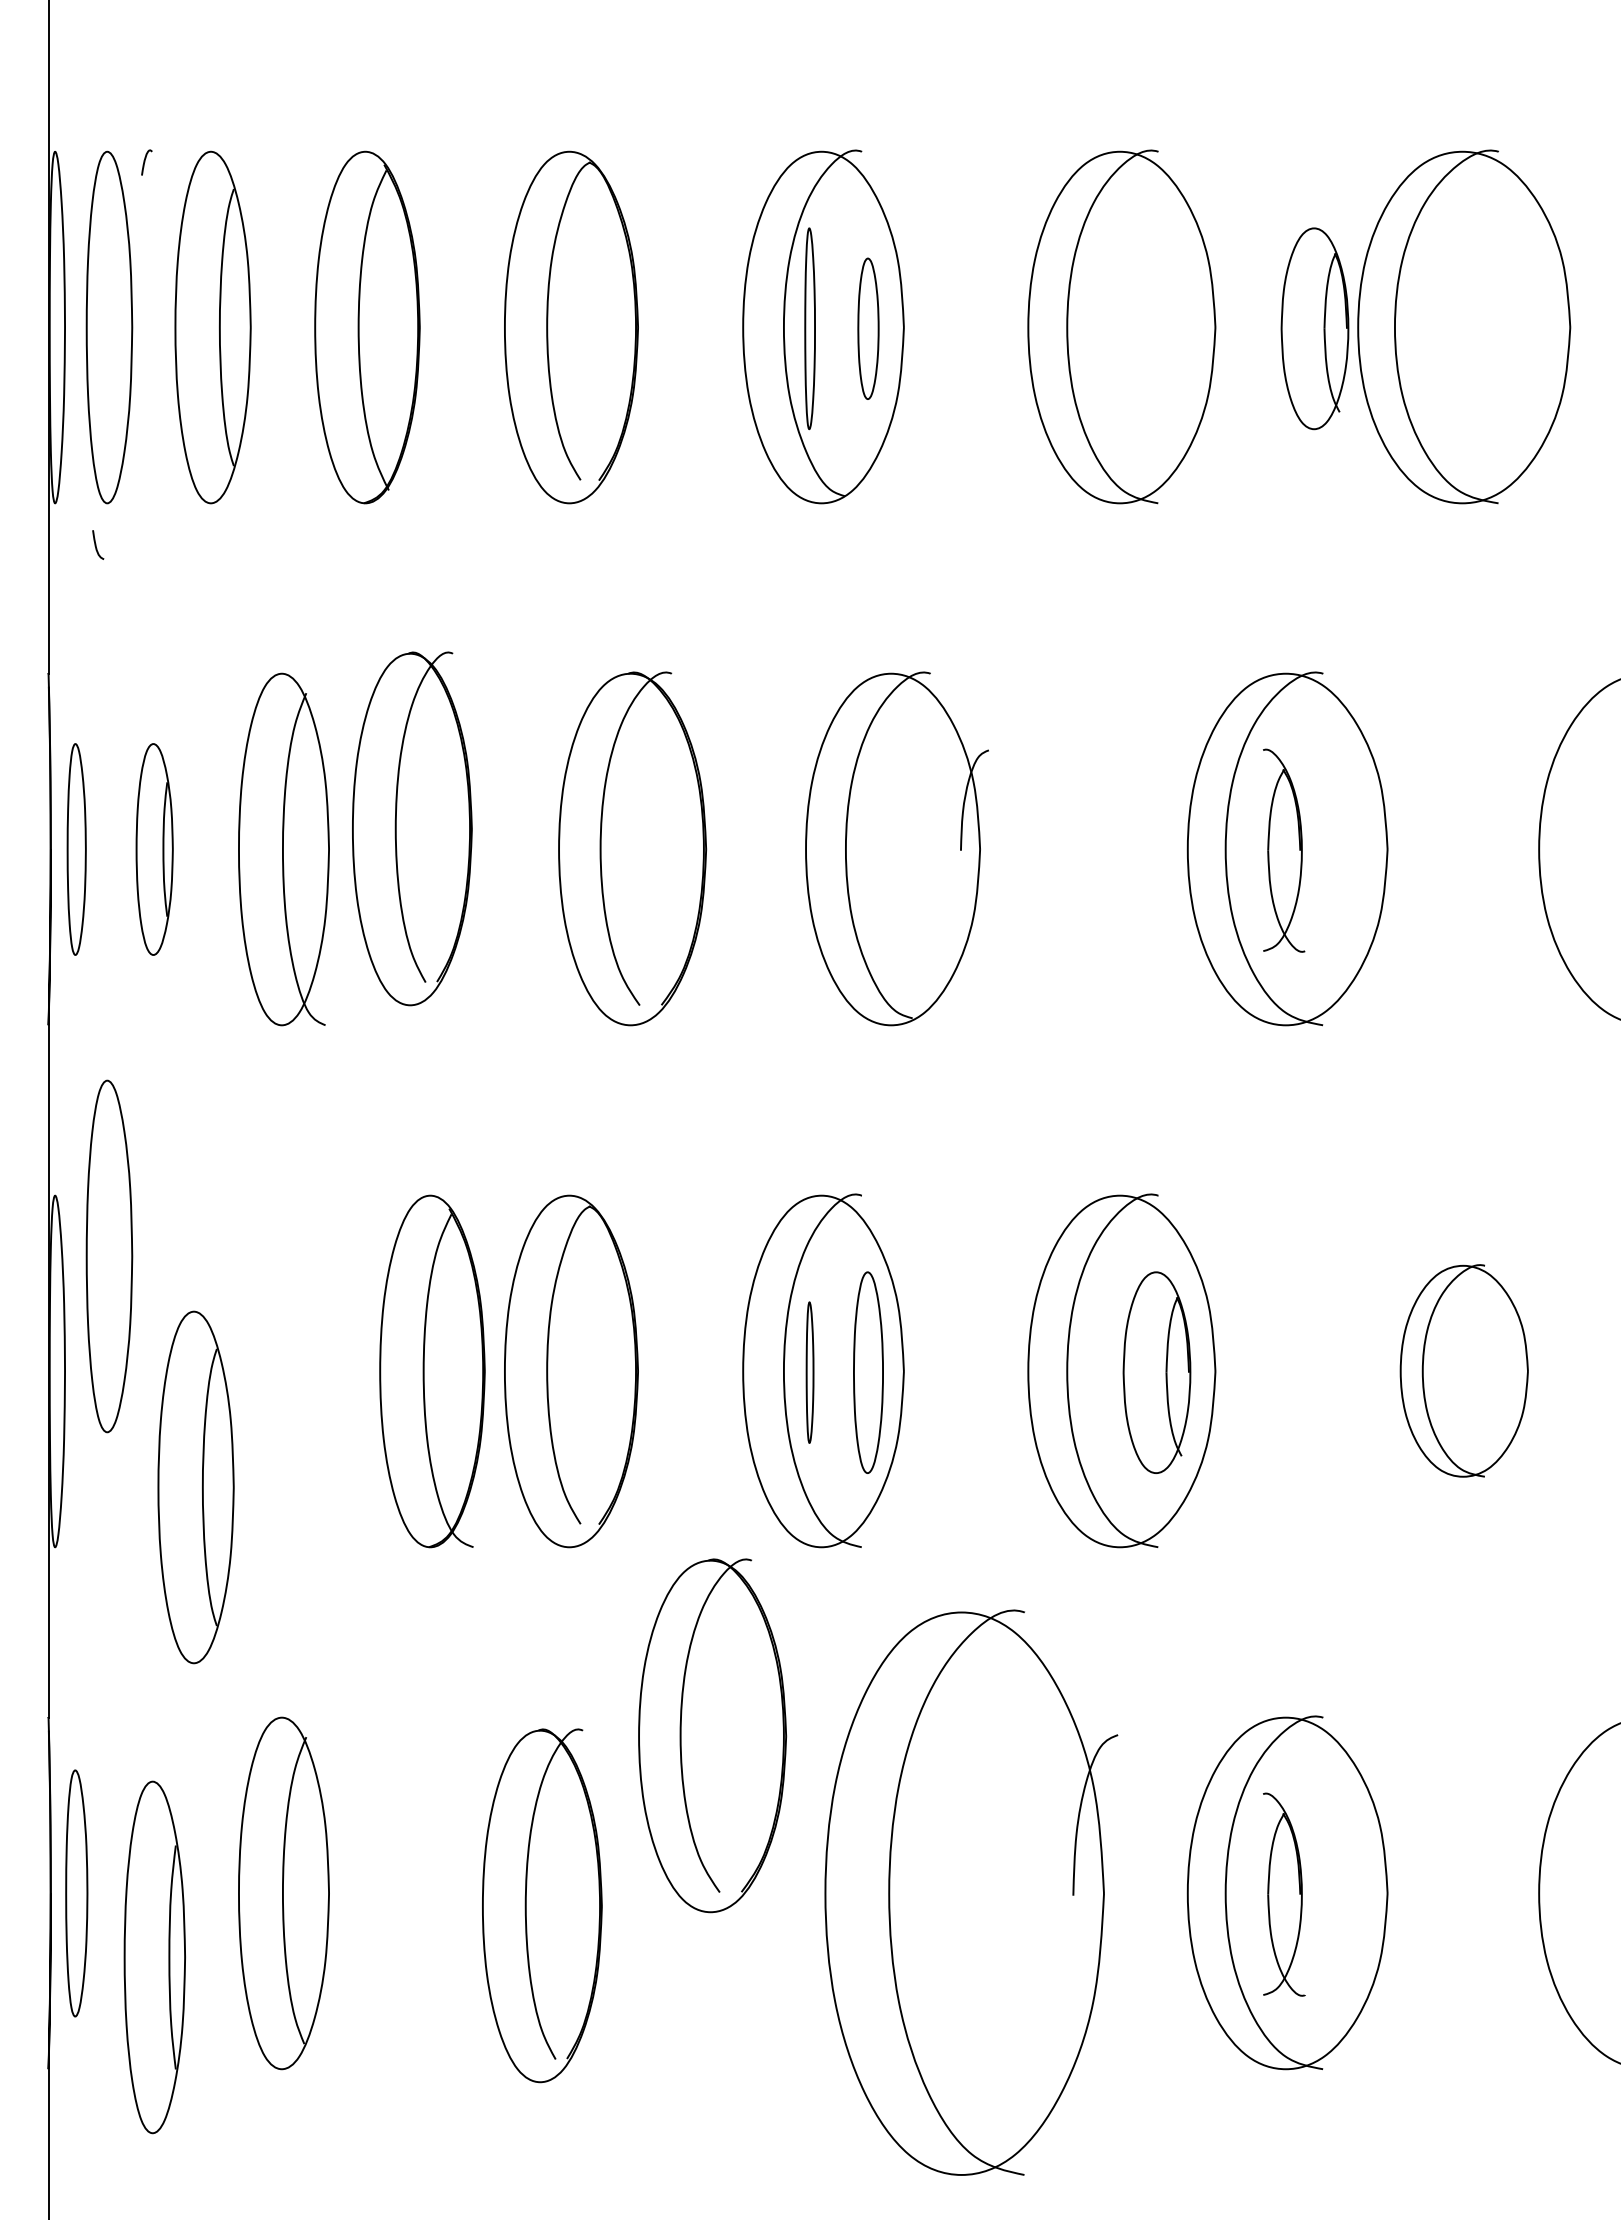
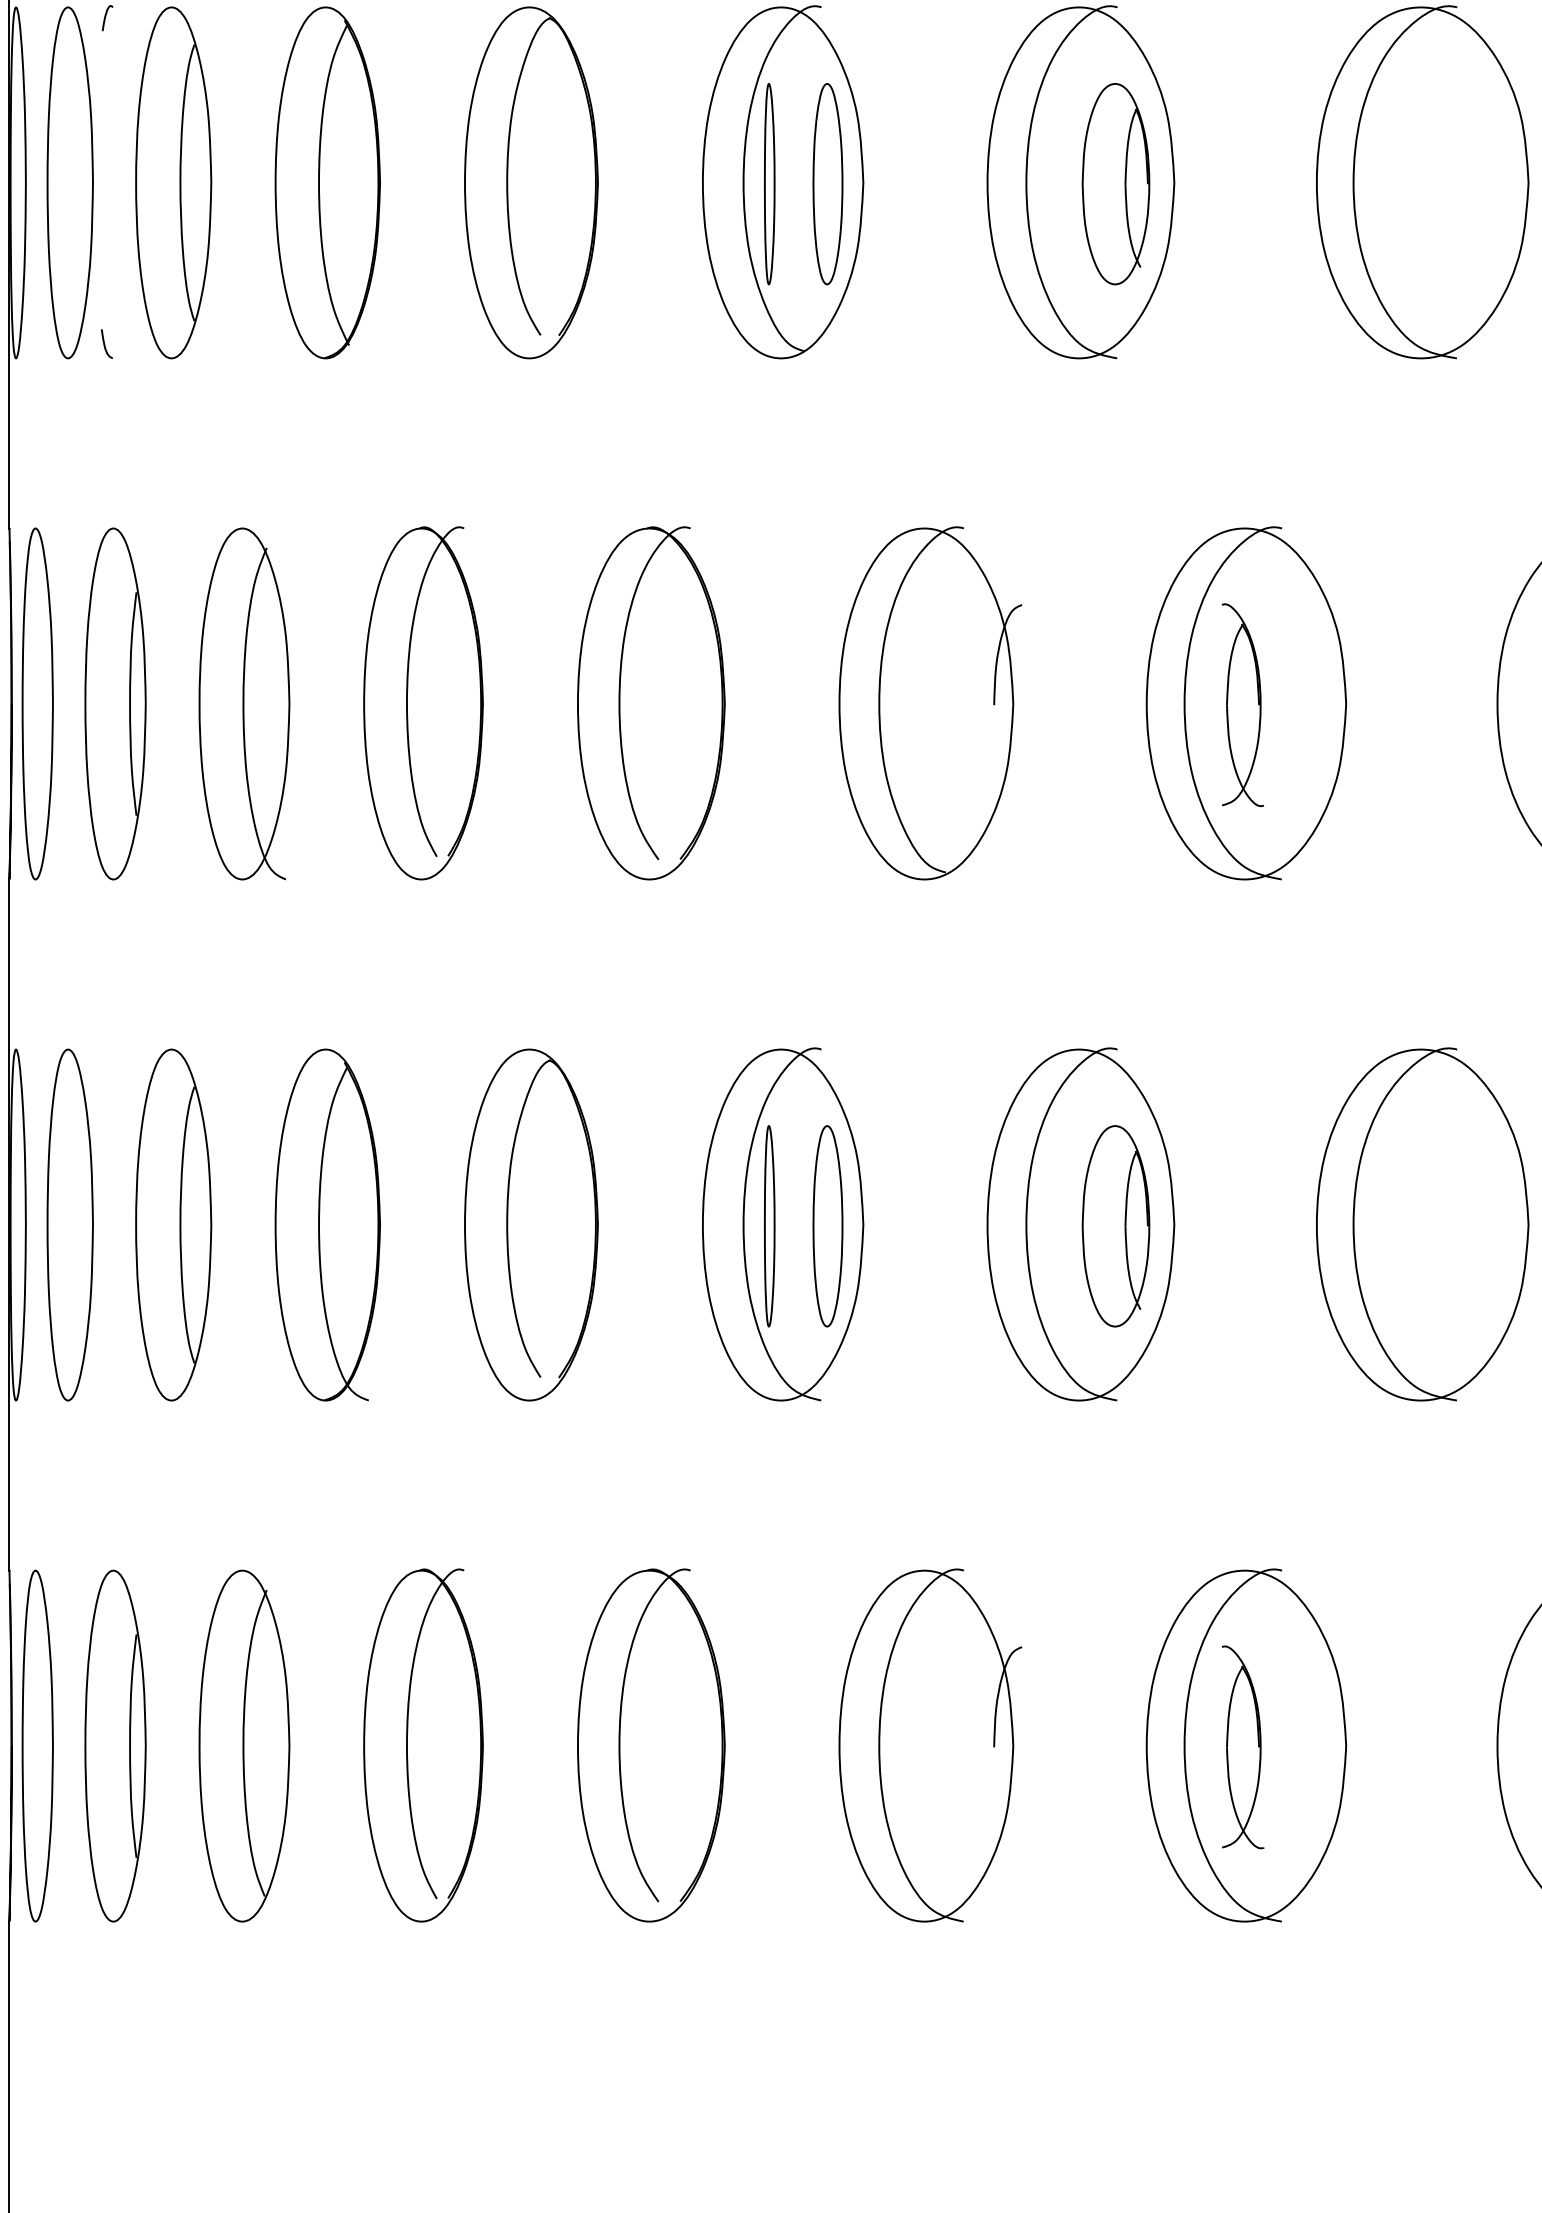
part: (868, 328) -> (827, 183), size x1.43
part: (1314, 328) -> (1115, 183), moved
curve: (96, 544) -> (105, 343), moved
part: (412, 828) -> (423, 702), moved
part: (632, 848) -> (651, 702), moved
part: (896, 848) -> (929, 702), moved
part: (76, 849) -> (37, 703), size x1.67
part: (154, 849) -> (115, 703), size x1.67
part: (109, 1256) -> (70, 1225), moved
part: (1464, 1370) -> (1422, 1224), size x1.67
part: (432, 1371) -> (327, 1225), moved
part: (809, 1372) -> (769, 1226), size x1.43
part: (195, 1487) -> (173, 1225), moved
part: (712, 1735) -> (651, 1745), moved
part: (970, 1892) -> (929, 1745), size x0.62
part: (76, 1893) -> (37, 1746), size x1.43
part: (542, 1905) -> (423, 1745), moved
part: (154, 1957) -> (115, 1746), moved

